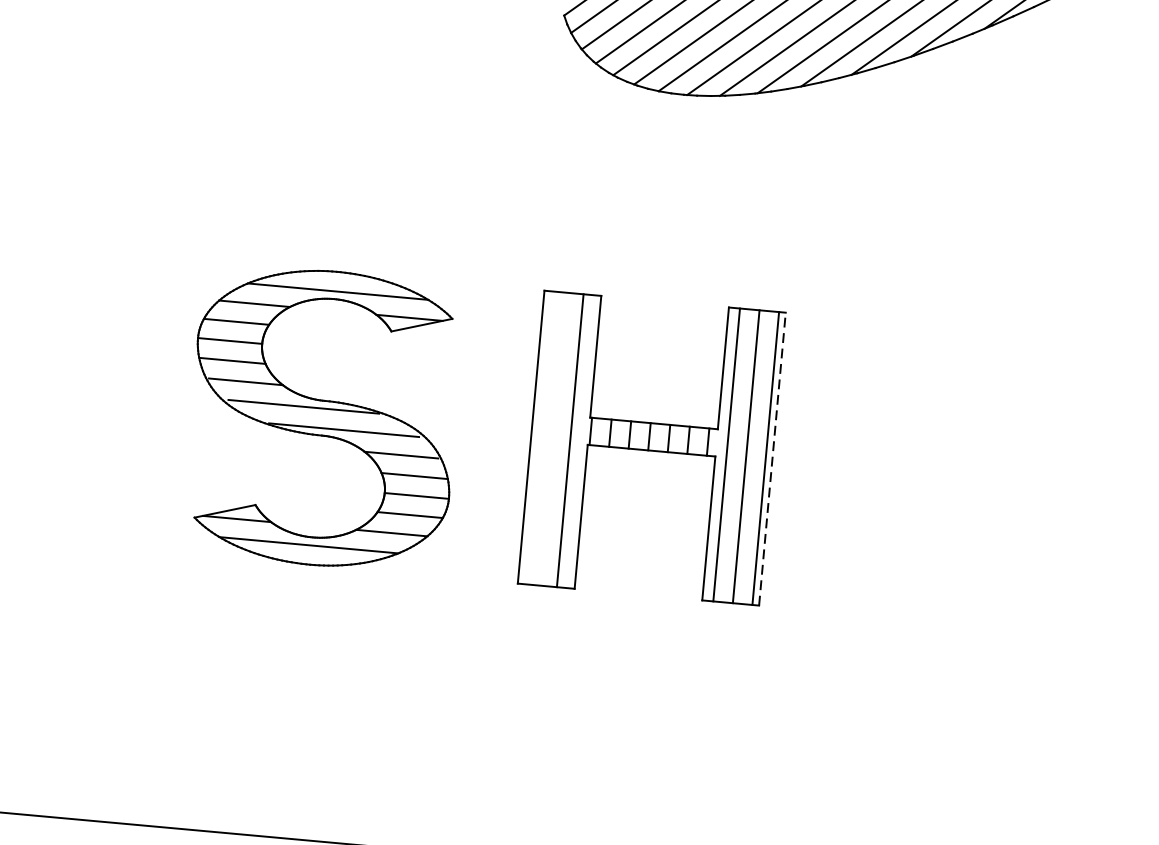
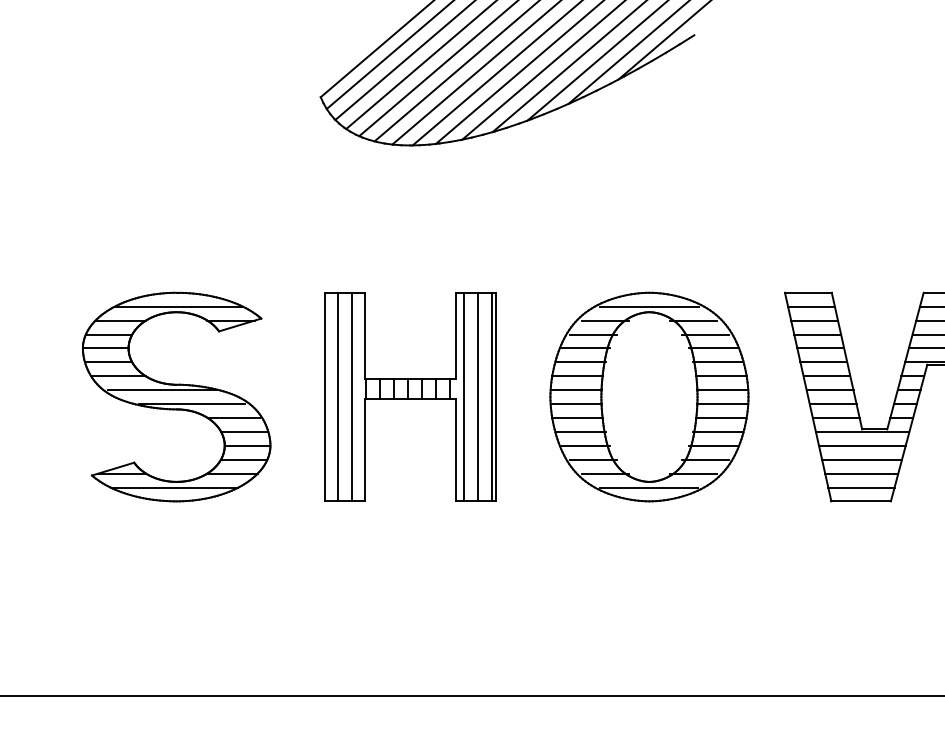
line: (550, 438) -> (338, 396), added
line: (772, 458) -> (496, 396), dashed -> solid
part: (987, 477) -> (649, 396), added

